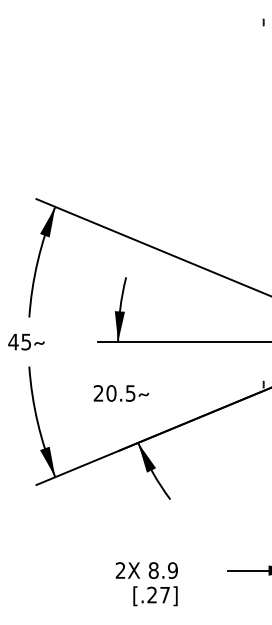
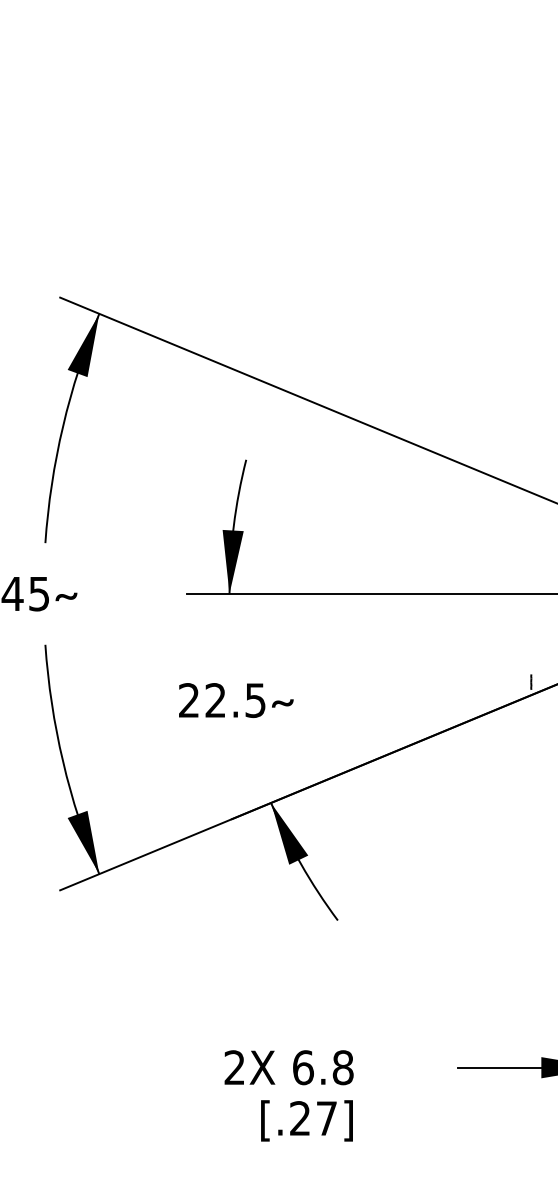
text: (111, 393) -> (215, 700), 20.5 -> 22.5
text: (162, 570) -> (321, 1067), 8.9 -> 6.8

